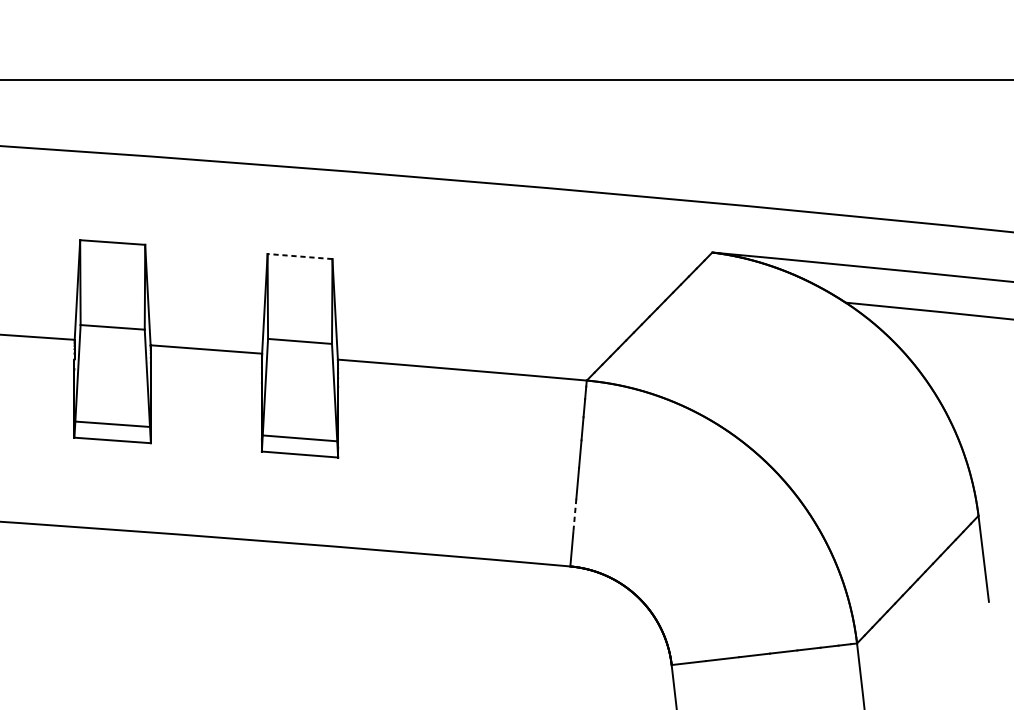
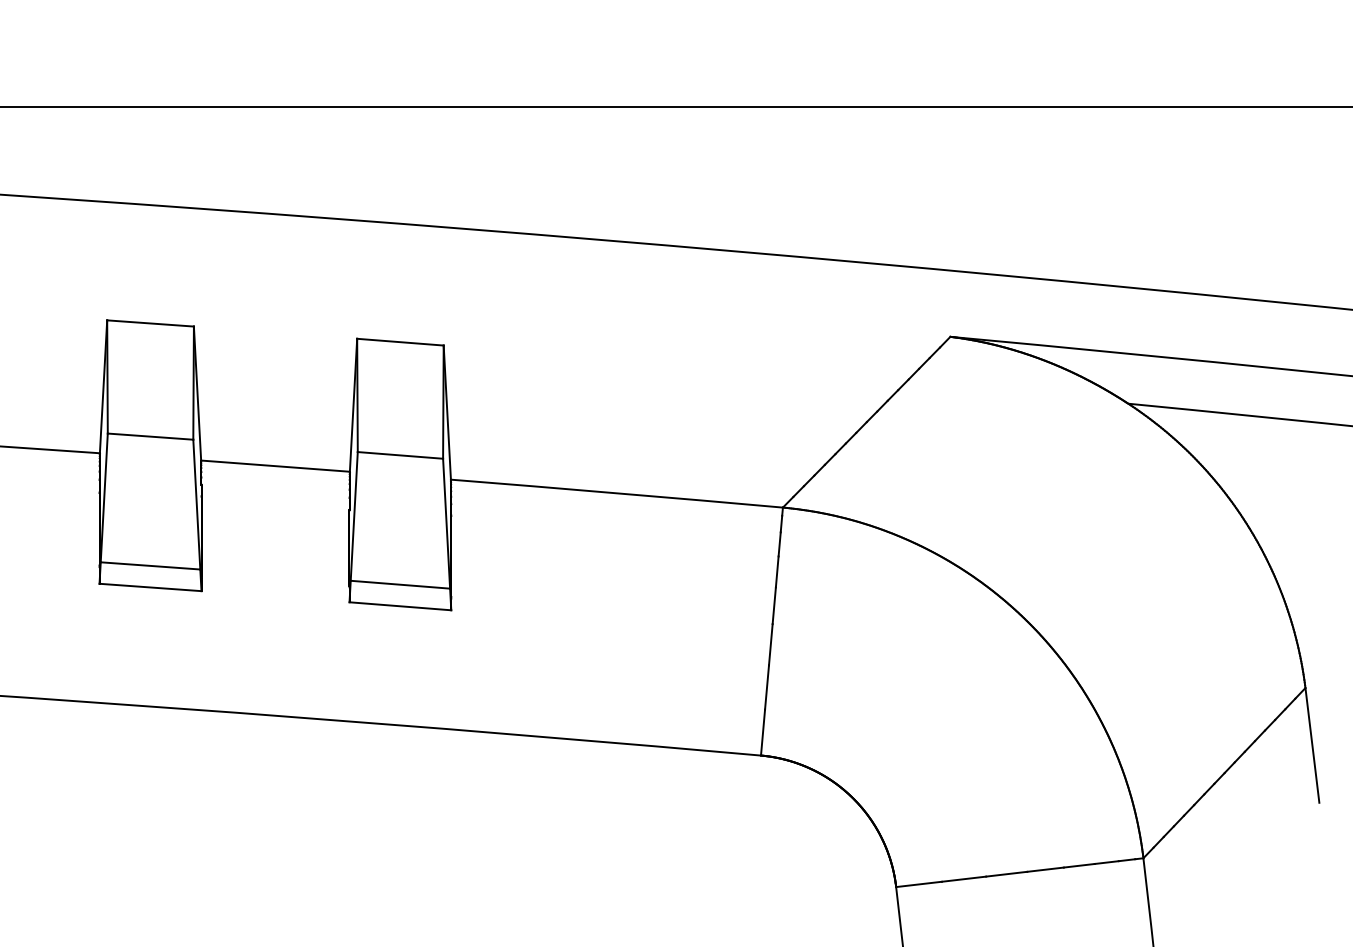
line: (299, 256) -> (399, 342), dashed -> solid
line: (574, 516) -> (766, 688), dashed -> solid

